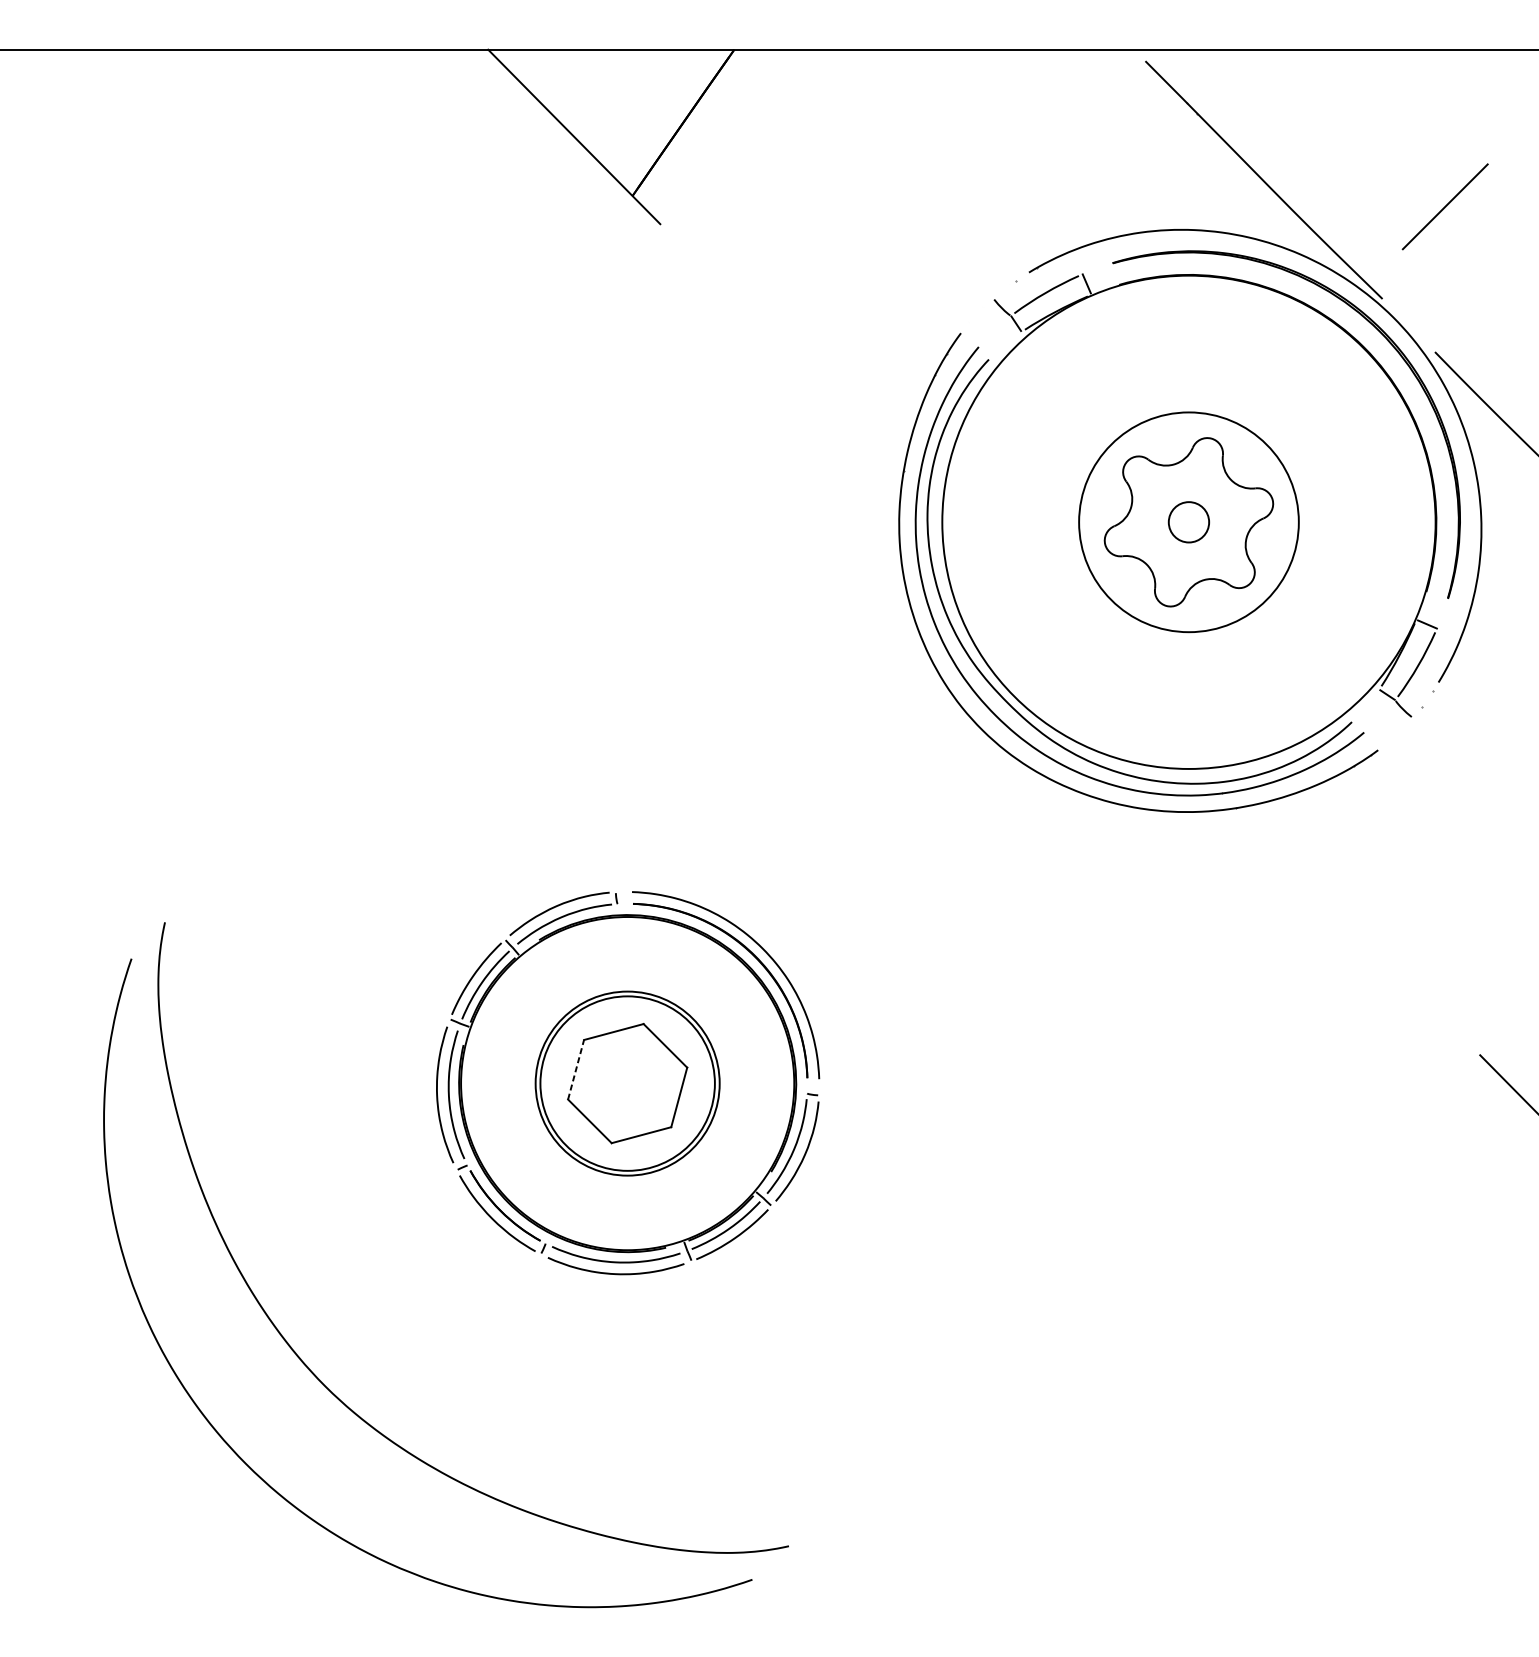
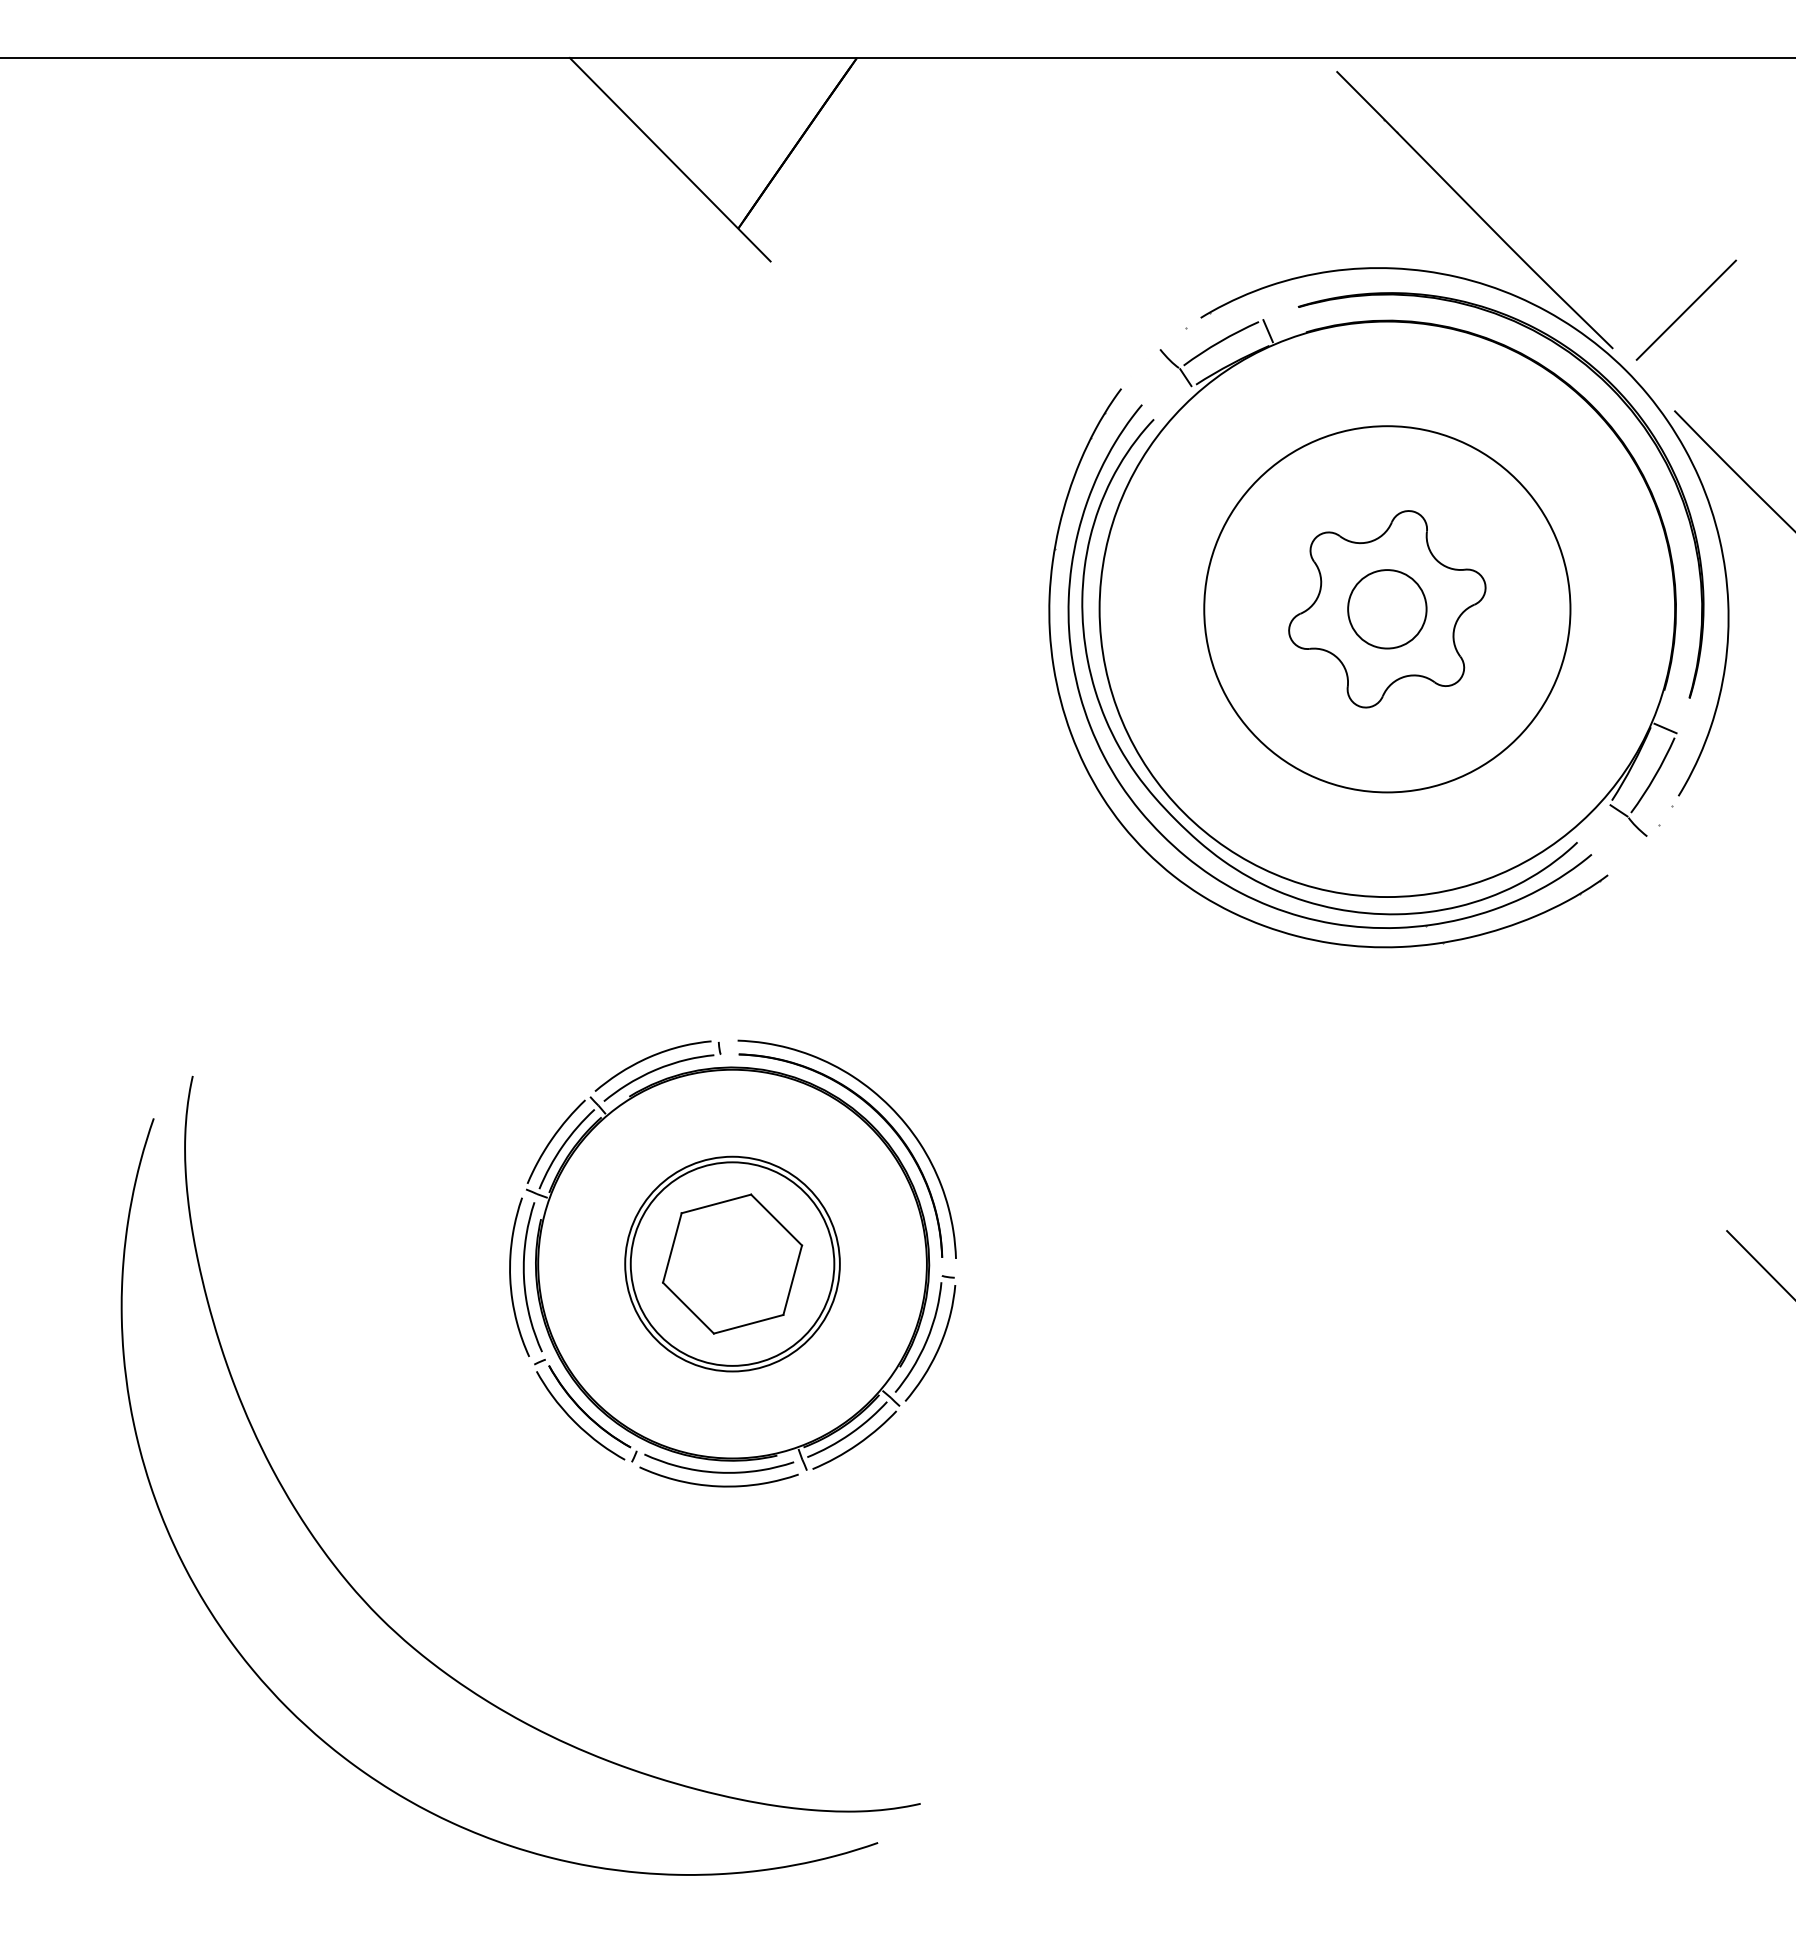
line: (1445, 206) -> (1686, 309), moved
circle: (1189, 522) -> (1387, 609), size x1.43
circle: (1189, 522) -> (1387, 609), size x1.67
line: (576, 1069) -> (672, 1247), dashed -> solid

